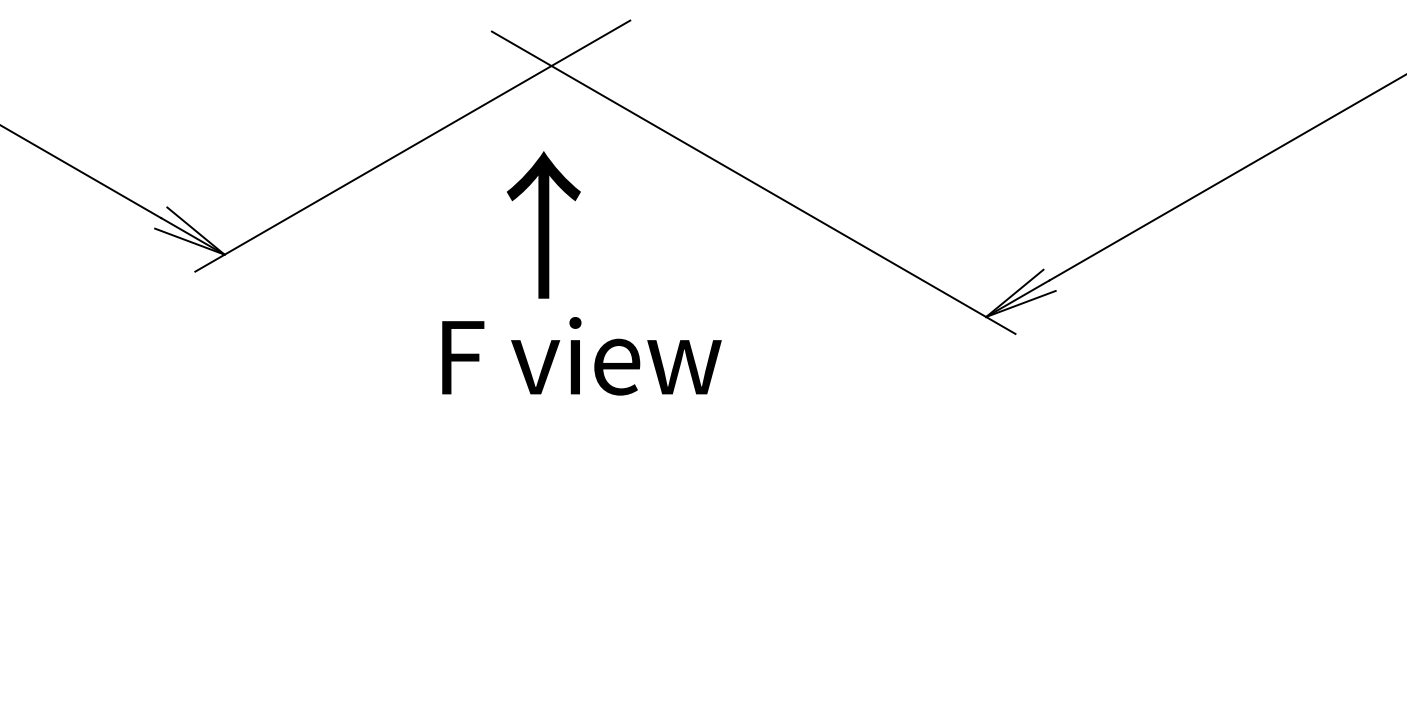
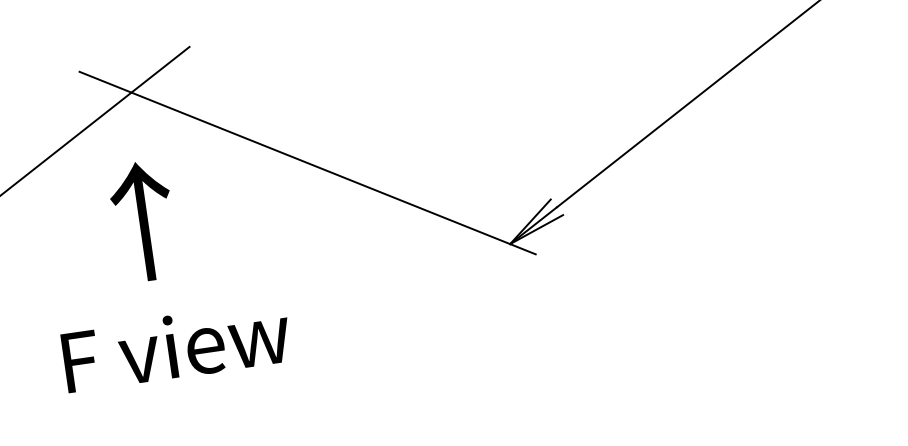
text: (581, 356) -> (176, 346), moved

